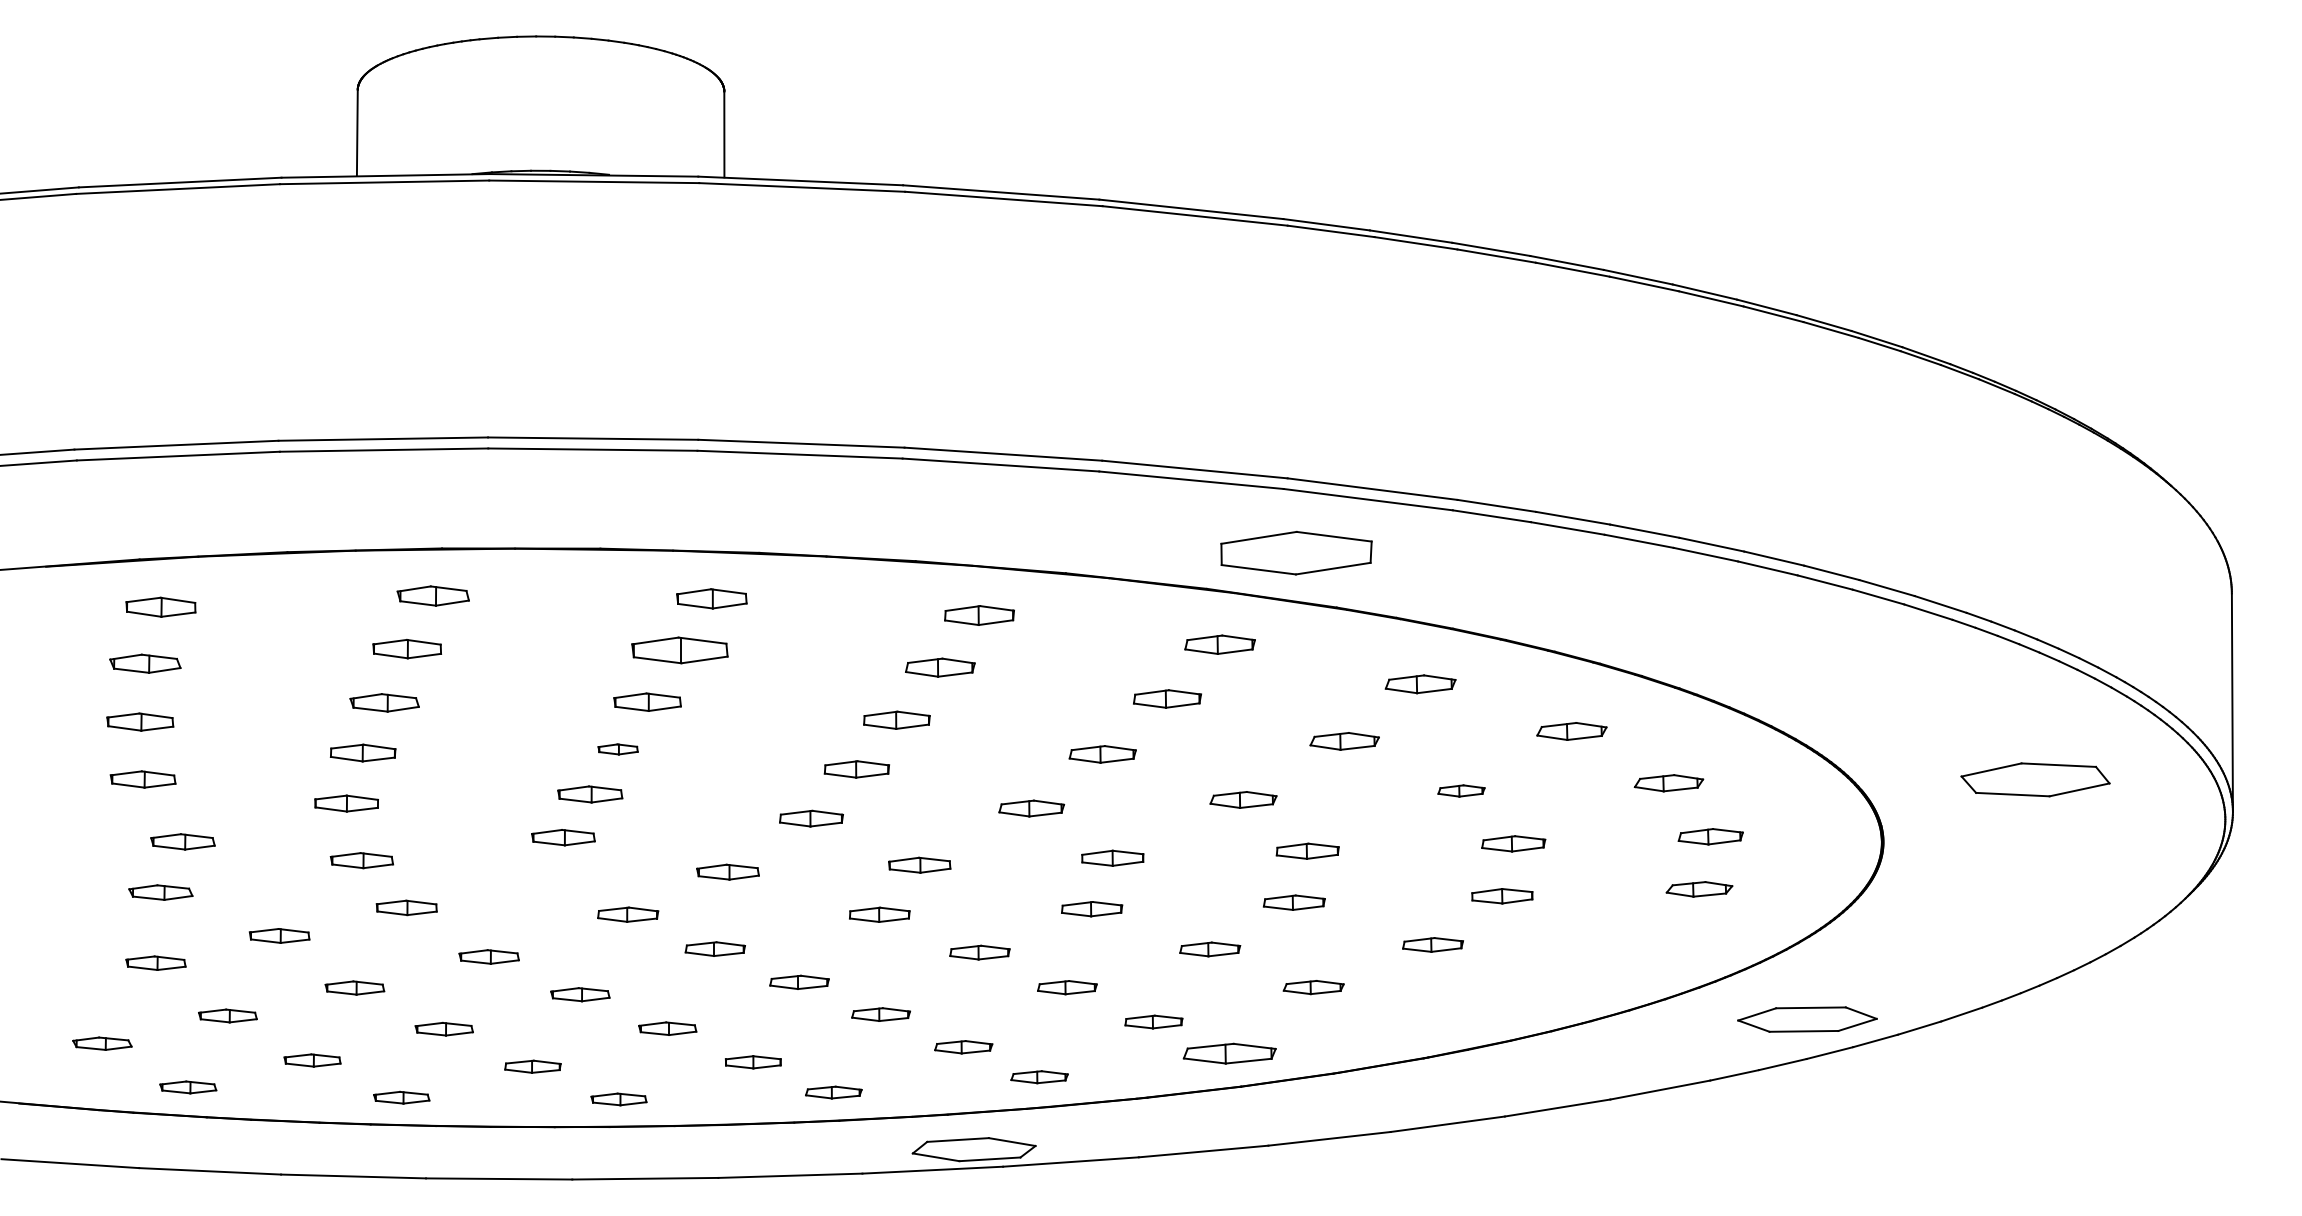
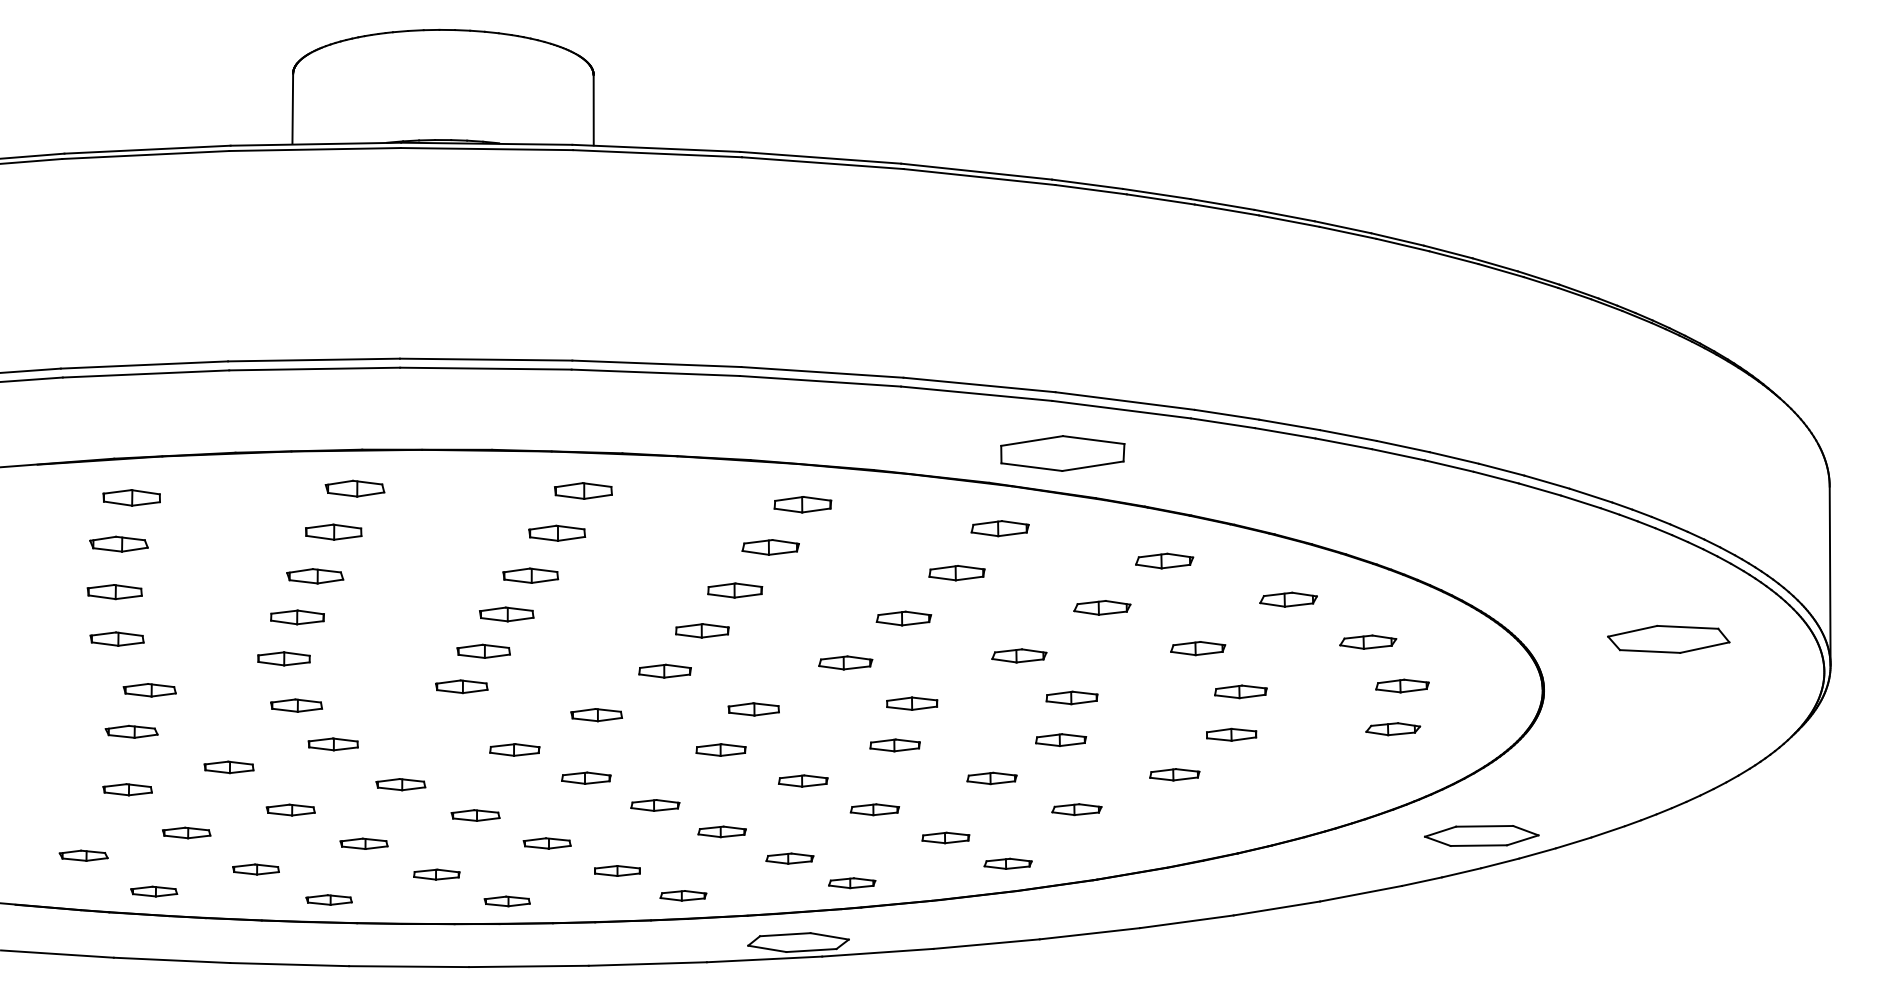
part: (679, 650) -> (556, 533), size x0.71
part: (617, 749) -> (506, 614), size x1.67
part: (1461, 790) -> (1198, 648), size x1.43
part: (1229, 1053) -> (1007, 863), size x0.62

